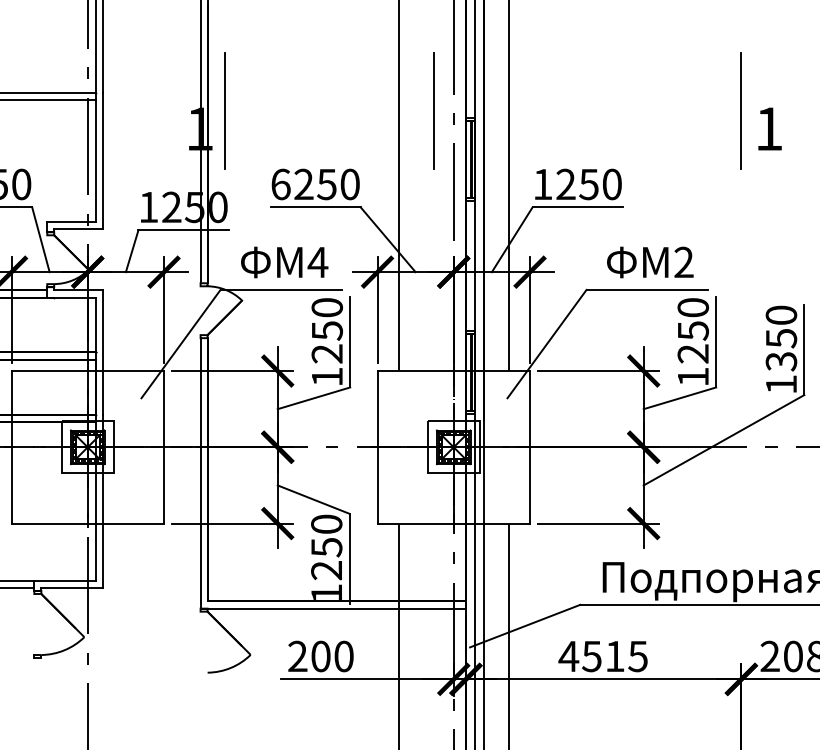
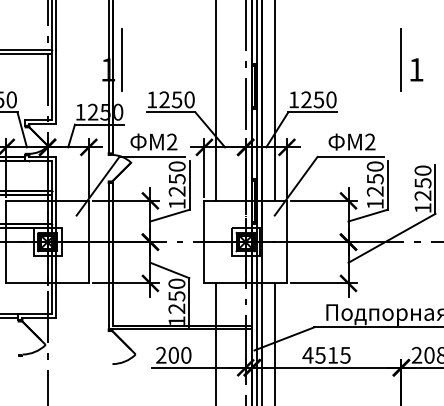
line: (433, 109) -> (234, 59), removed
text: (281, 183) -> (152, 99), 6250 -> 1250
text: (316, 261) -> (171, 141), 4 -> 2
text: (782, 361) -> (423, 195), 1350 -> 1250

